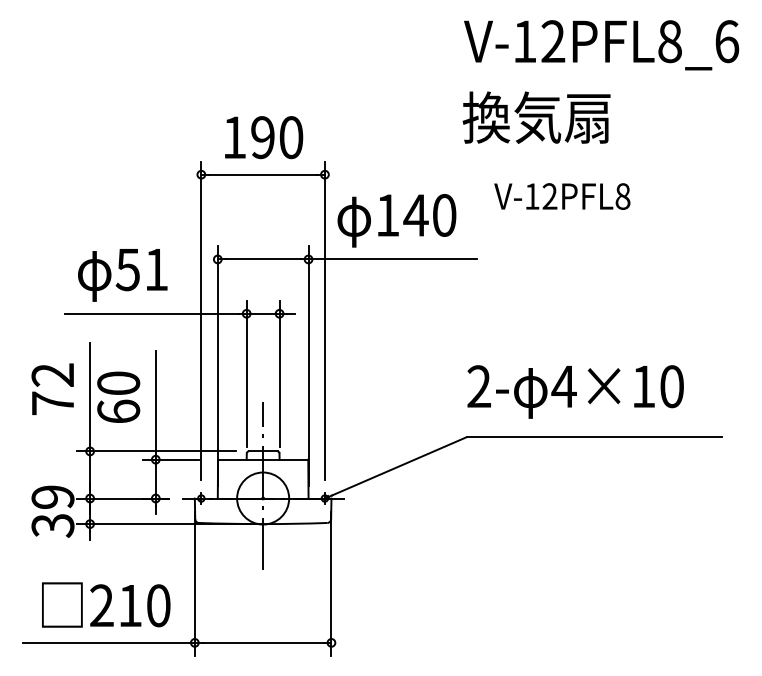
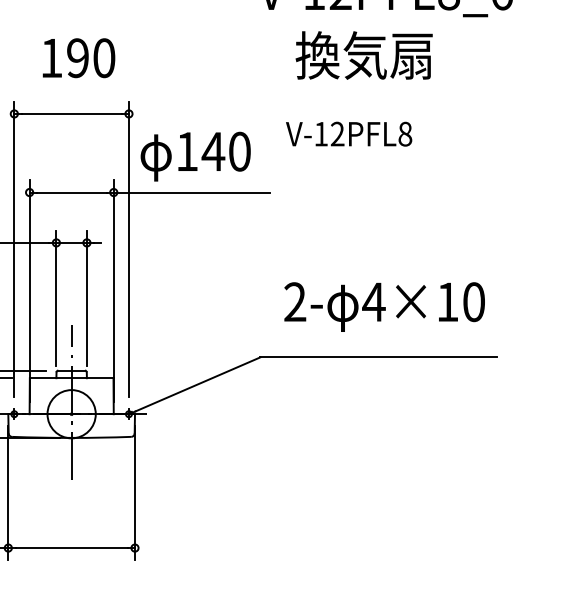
text: (536, 117) -> (364, 55), moved
text: (264, 137) -> (79, 58), moved
text: (575, 391) -> (384, 306), moved

